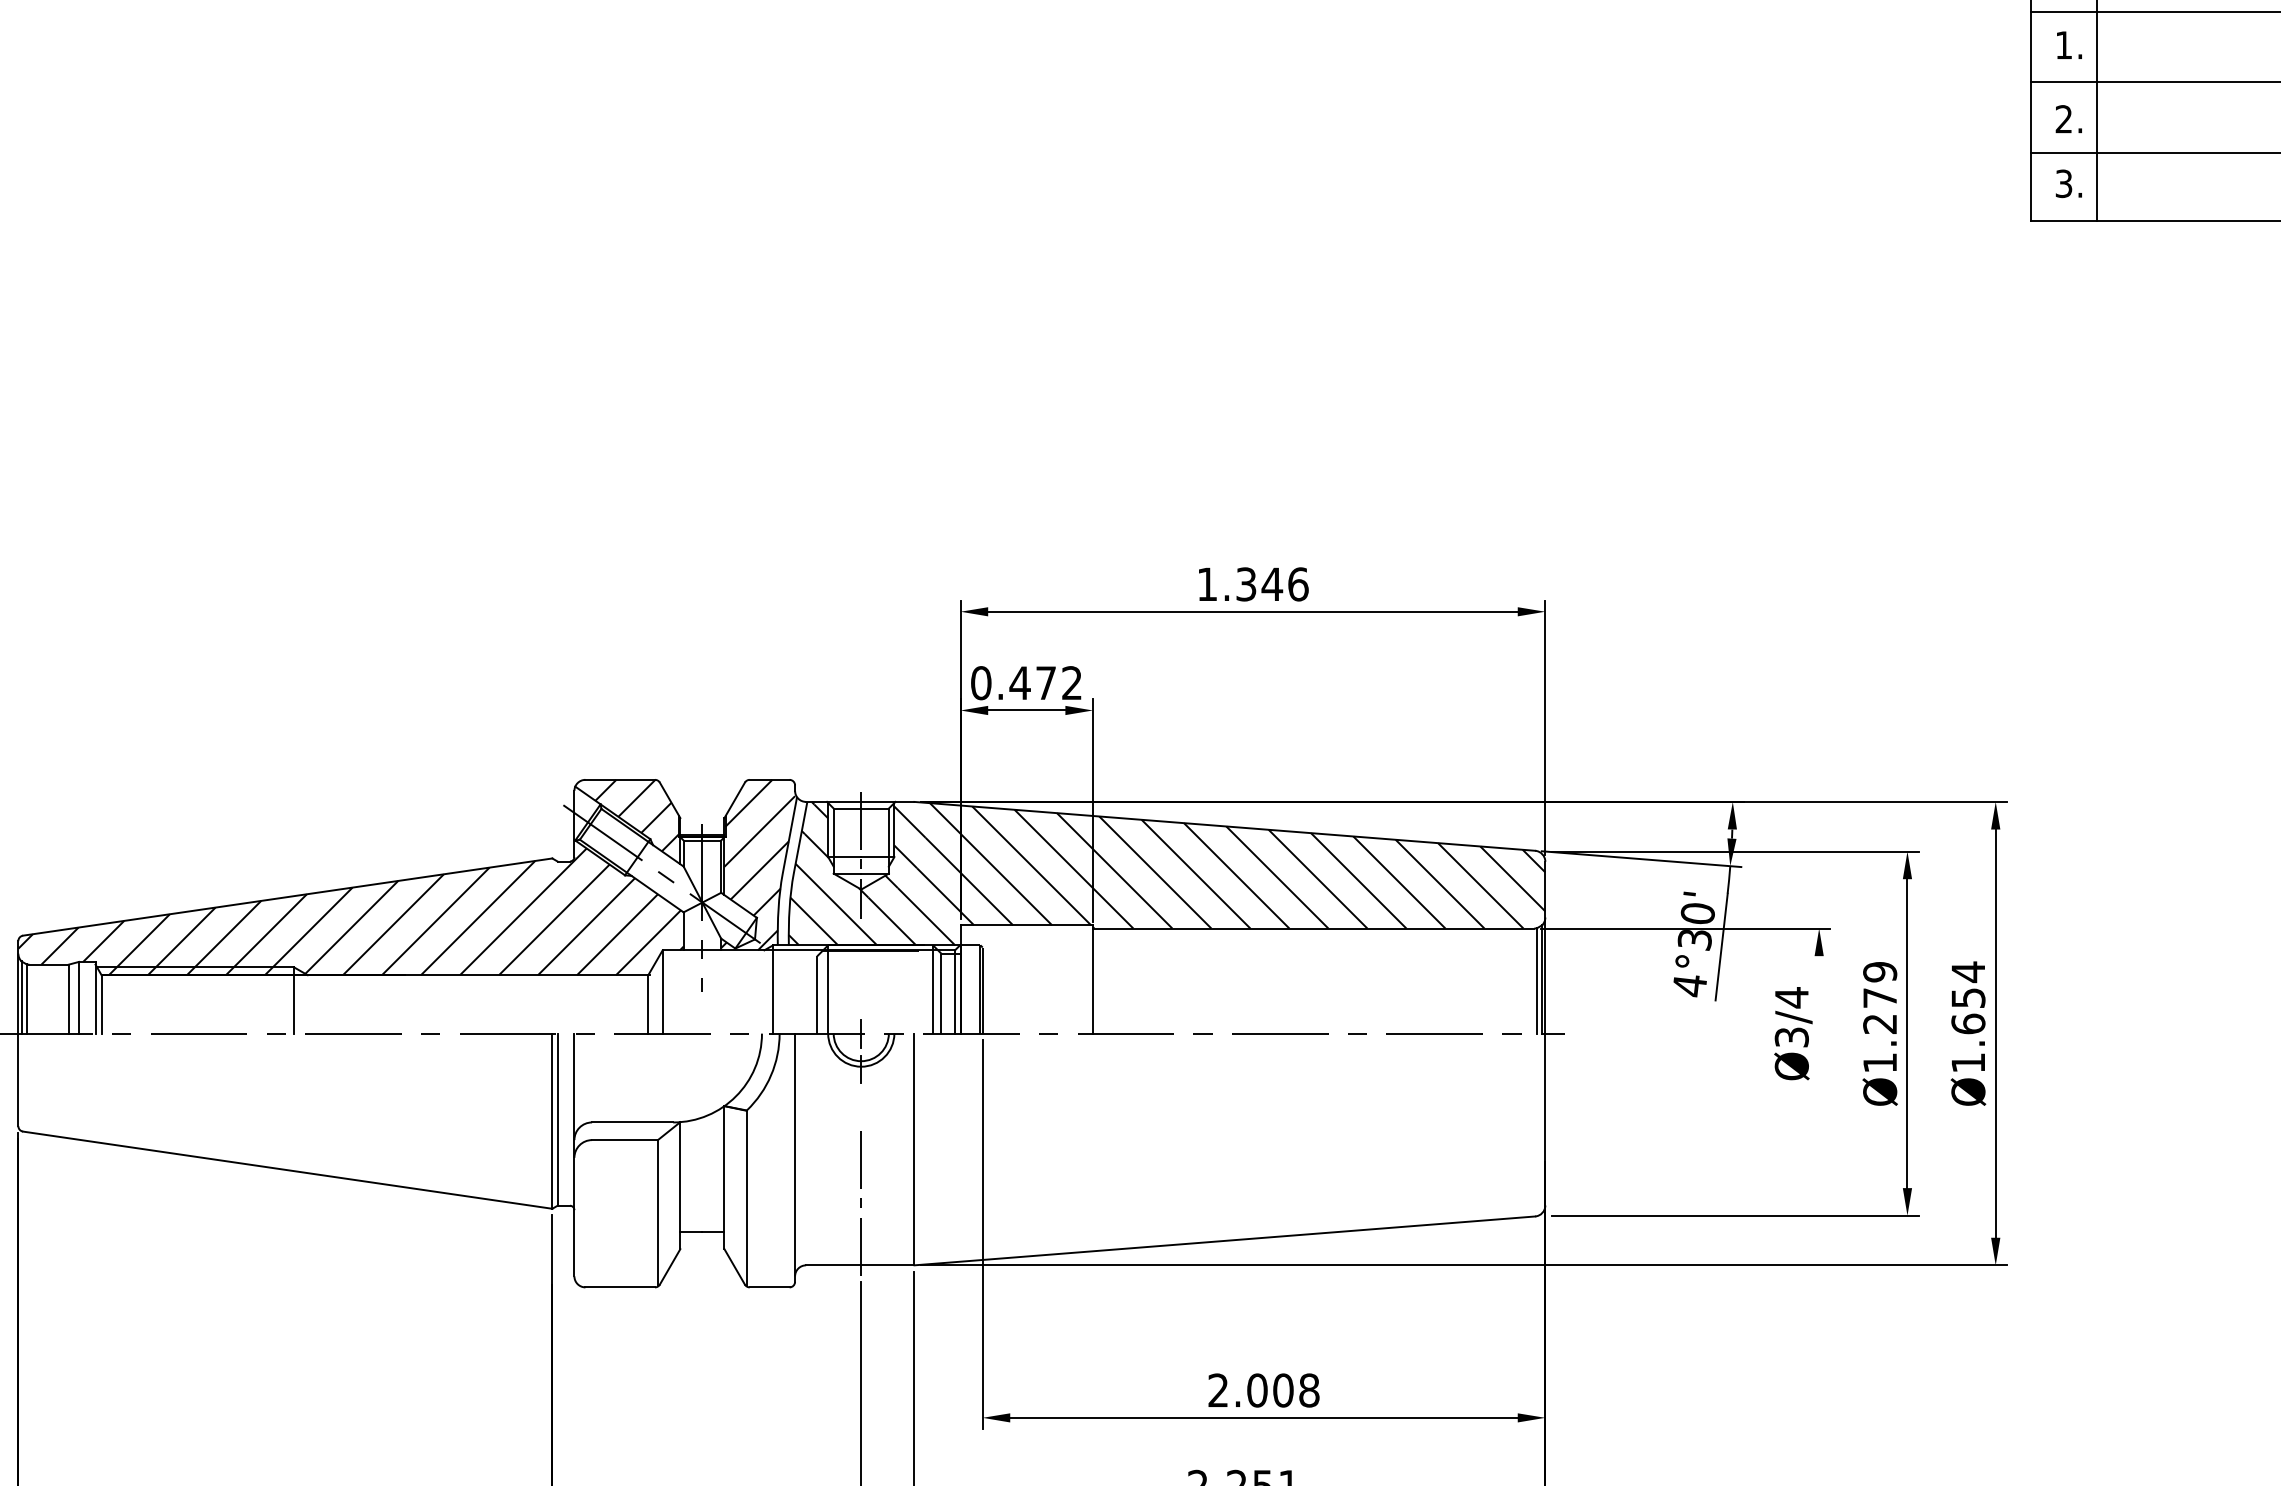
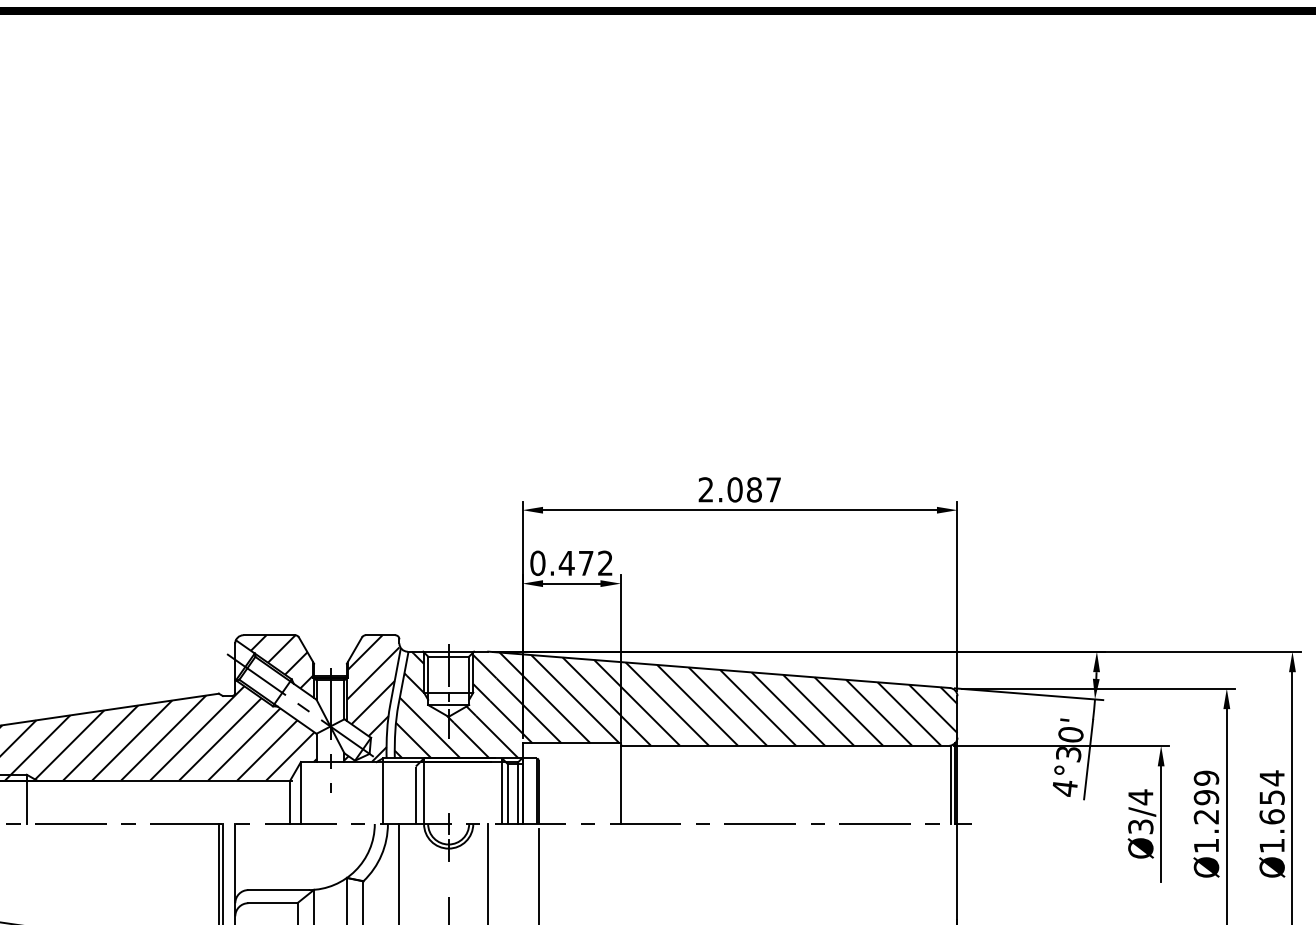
text: (1252, 584) -> (739, 489), 1.346 -> 2.087
text: (1880, 998) -> (1206, 797), Ø1.279 -> Ø1.299
line: (1819, 1033) -> (1161, 823), added

